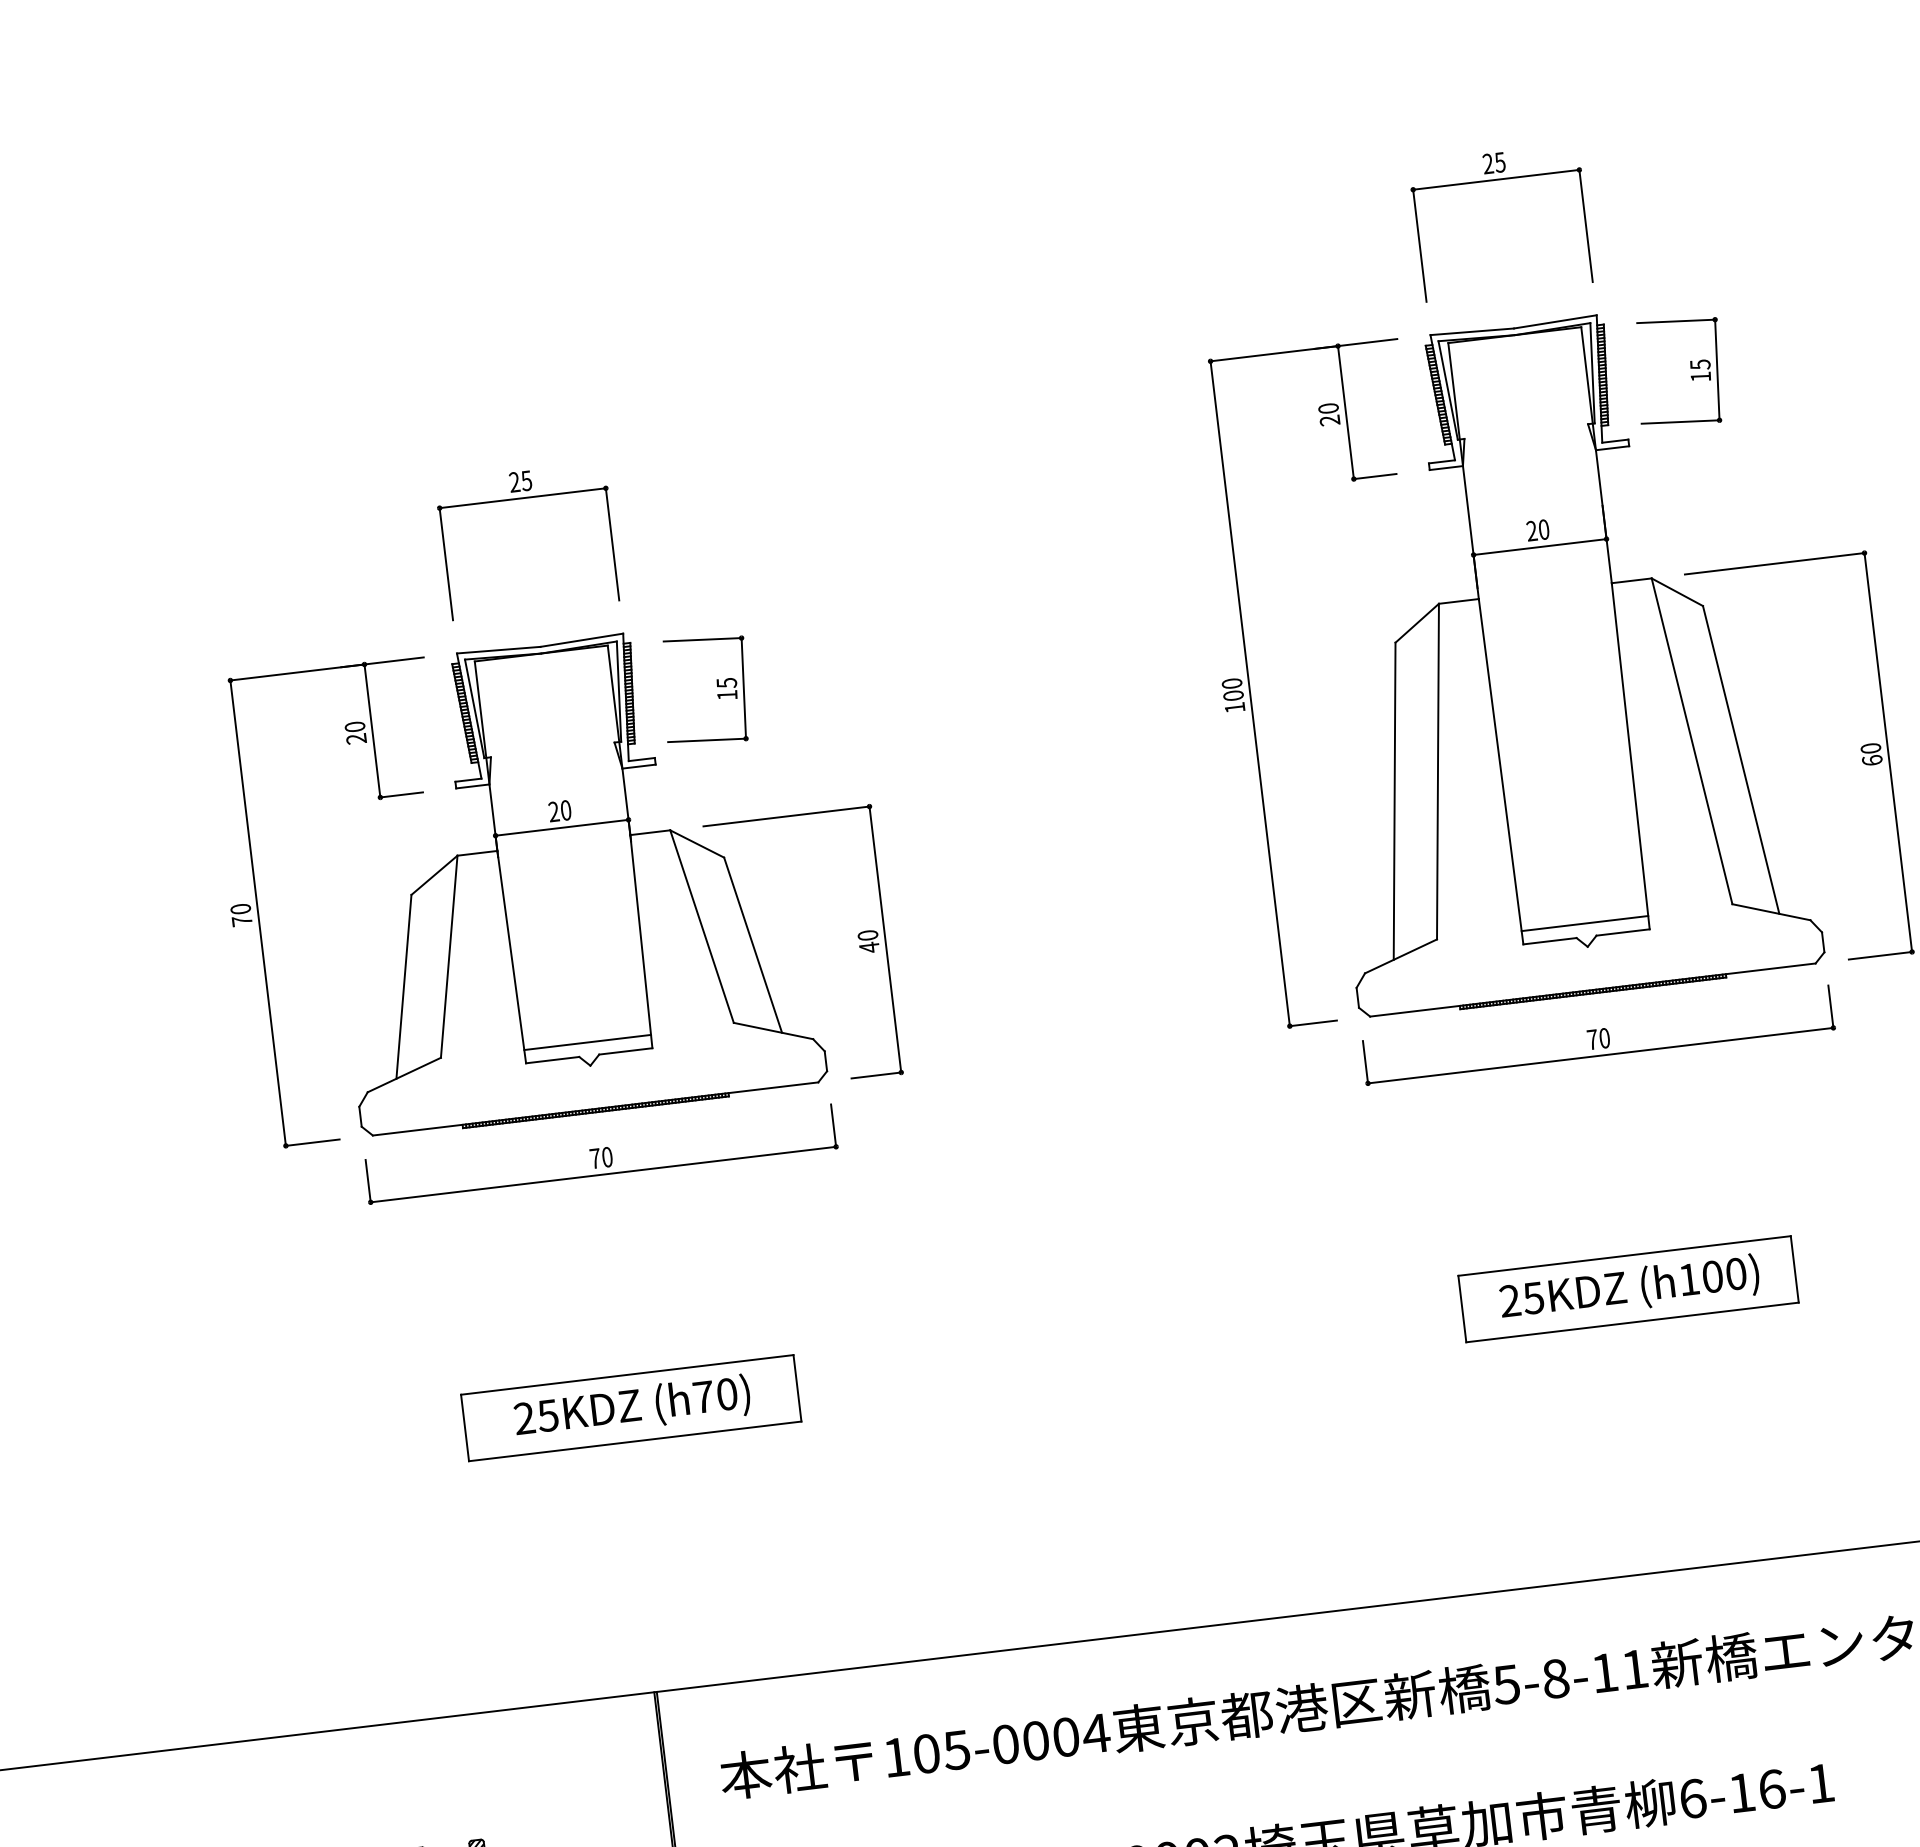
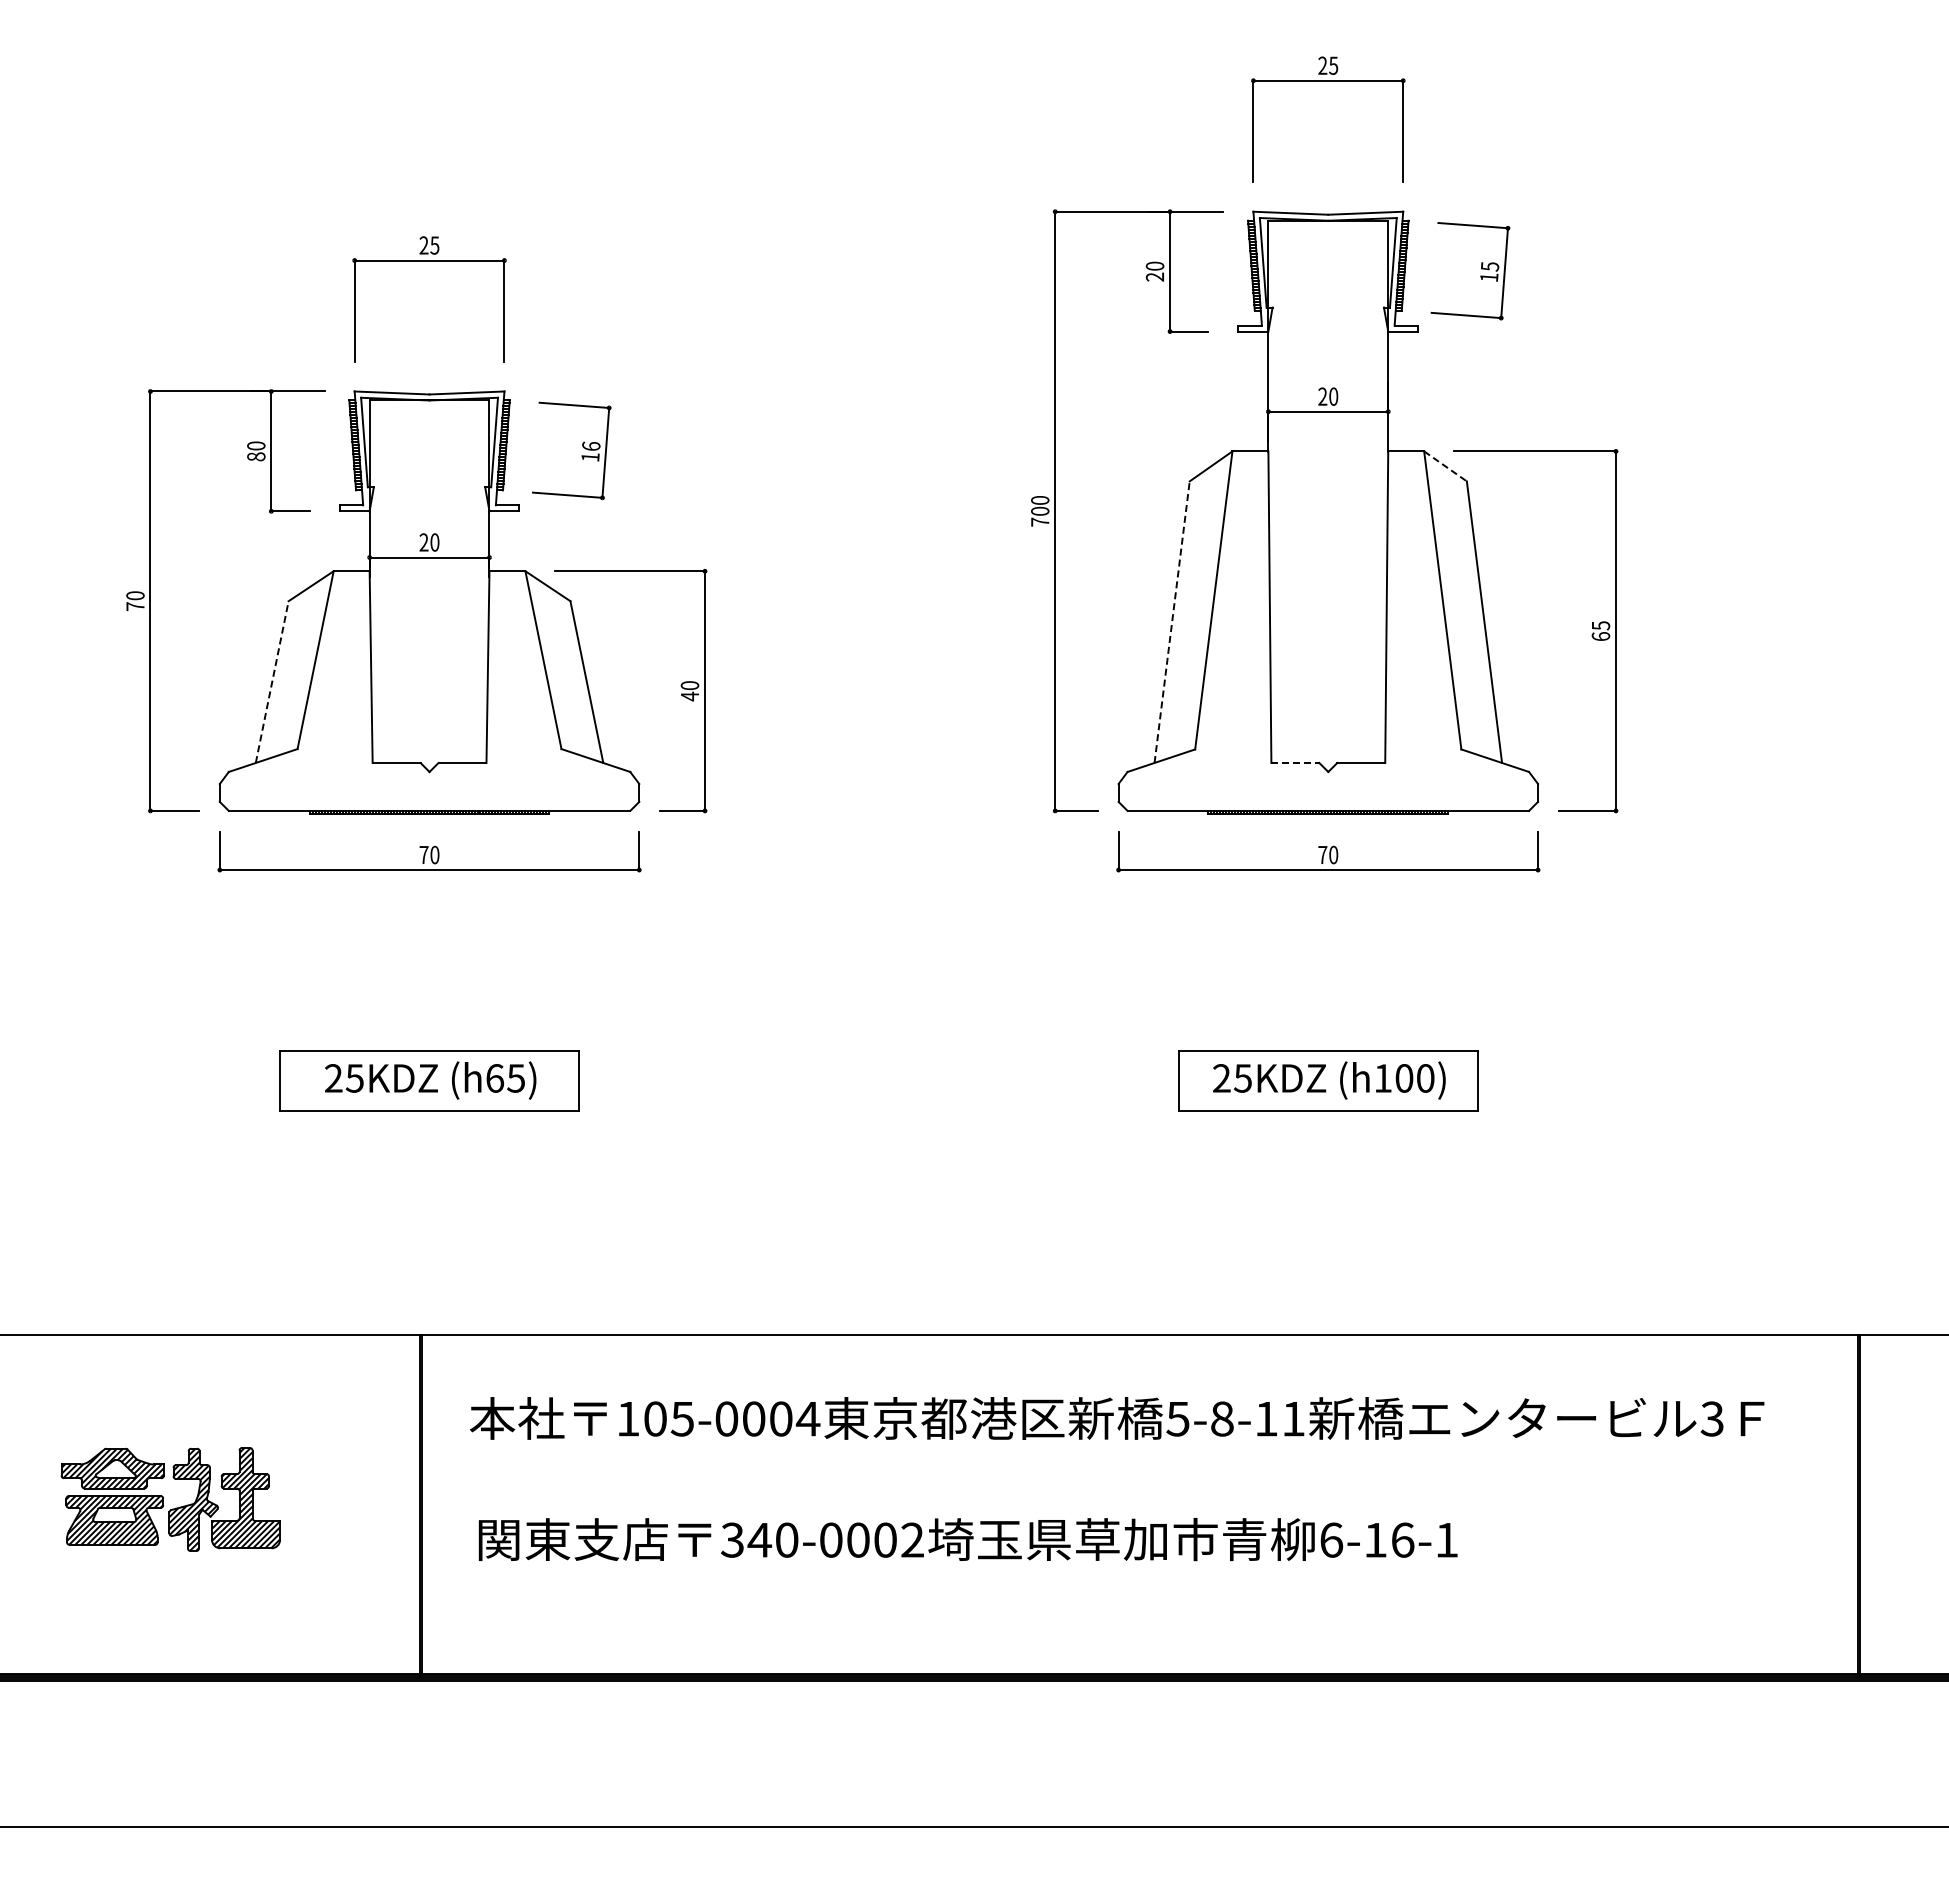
line: (1677, 592) -> (1445, 466), solid -> dashed
text: (727, 683) -> (591, 446), 15 -> 16
text: (1235, 706) -> (1040, 521), 100 -> 700
text: (356, 738) -> (256, 456), 20 -> 80
text: (1870, 748) -> (1600, 625), 60 -> 65
line: (1395, 801) -> (1172, 622), solid -> dashed
line: (1585, 924) -> (1328, 751), removed
line: (1550, 940) -> (1295, 762), solid -> dashed
line: (404, 987) -> (272, 682), solid -> dashed
line: (587, 1043) -> (429, 751), removed
text: (715, 1395) -> (505, 1078), (h70) -> (h65)

